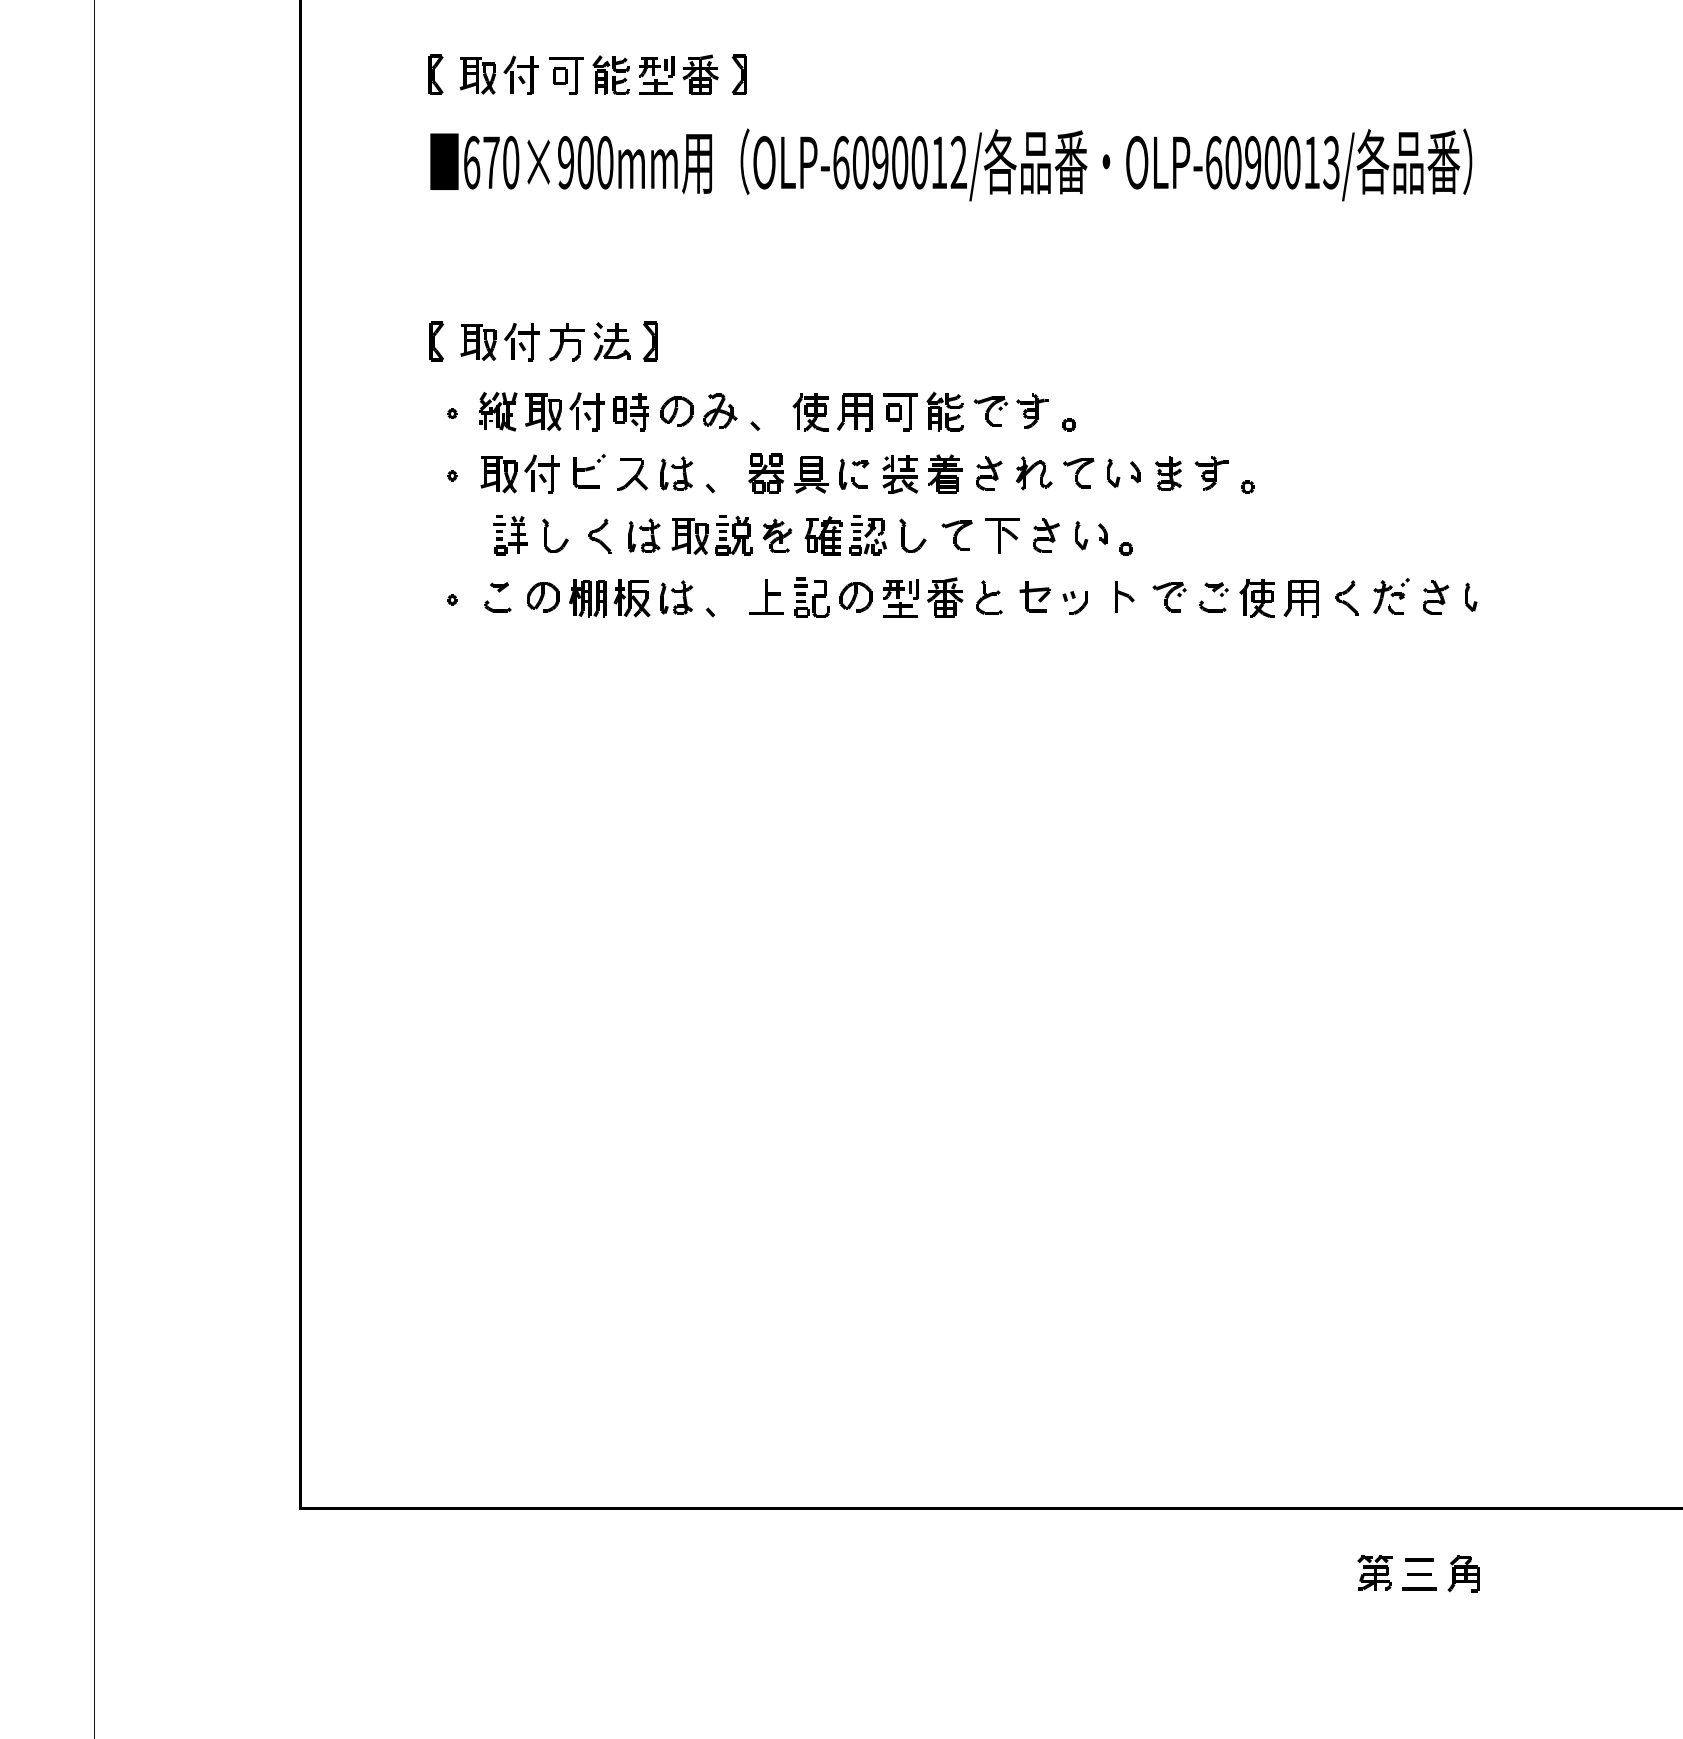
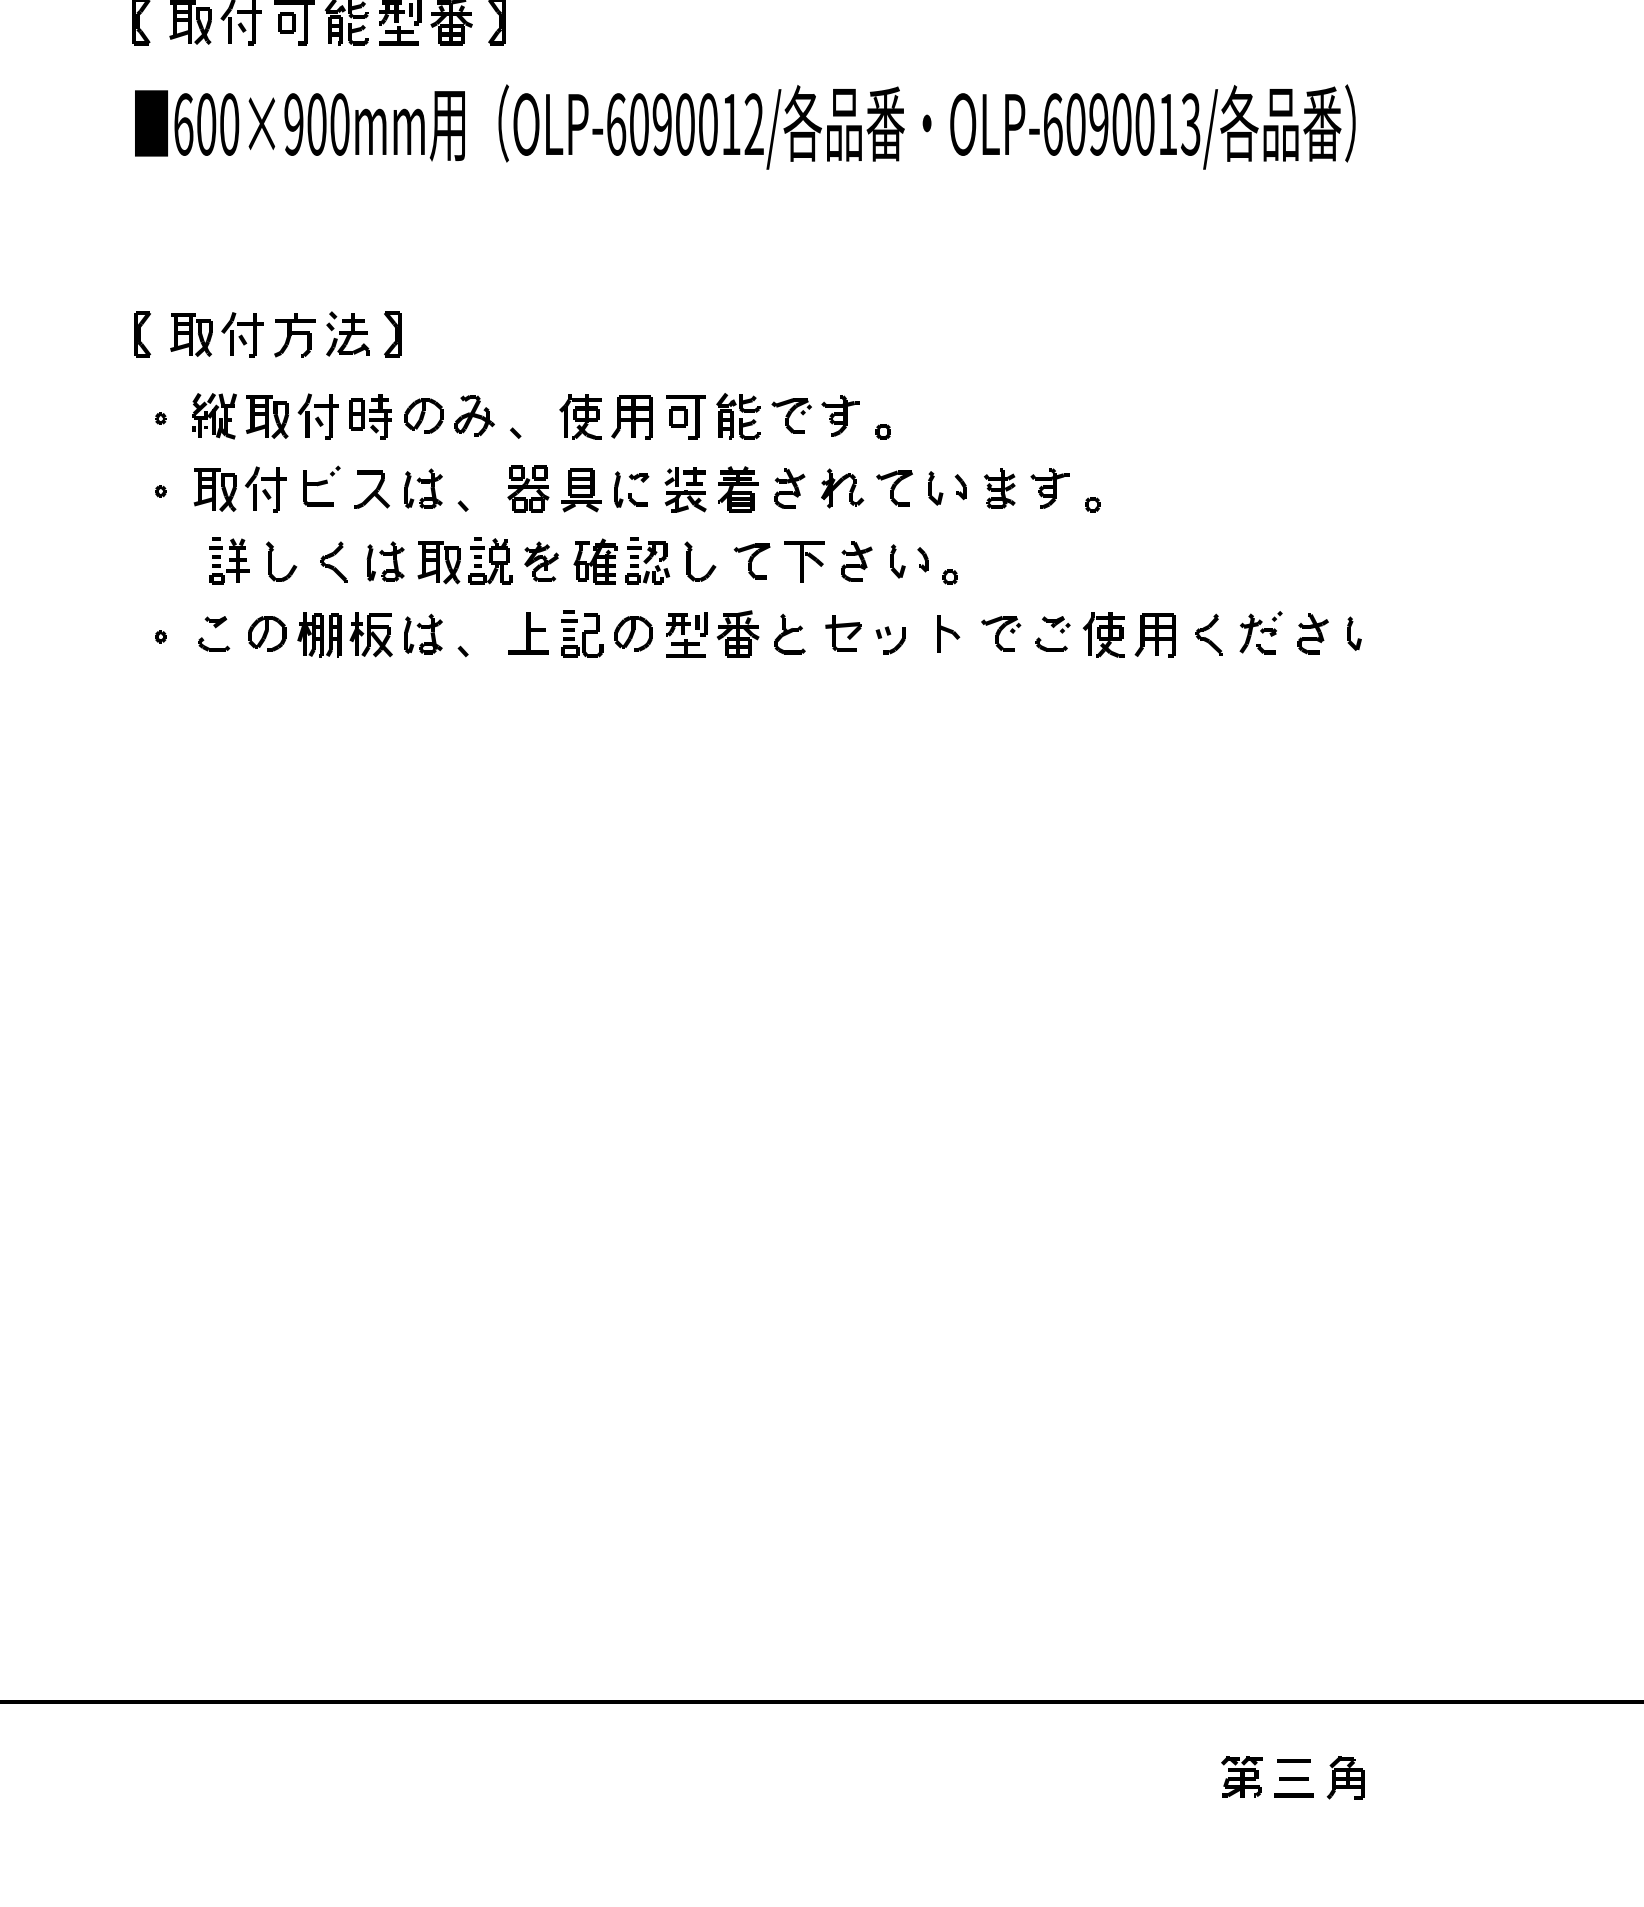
text: (491, 162) -> (206, 124), 670×900mm -> 600×900mm

